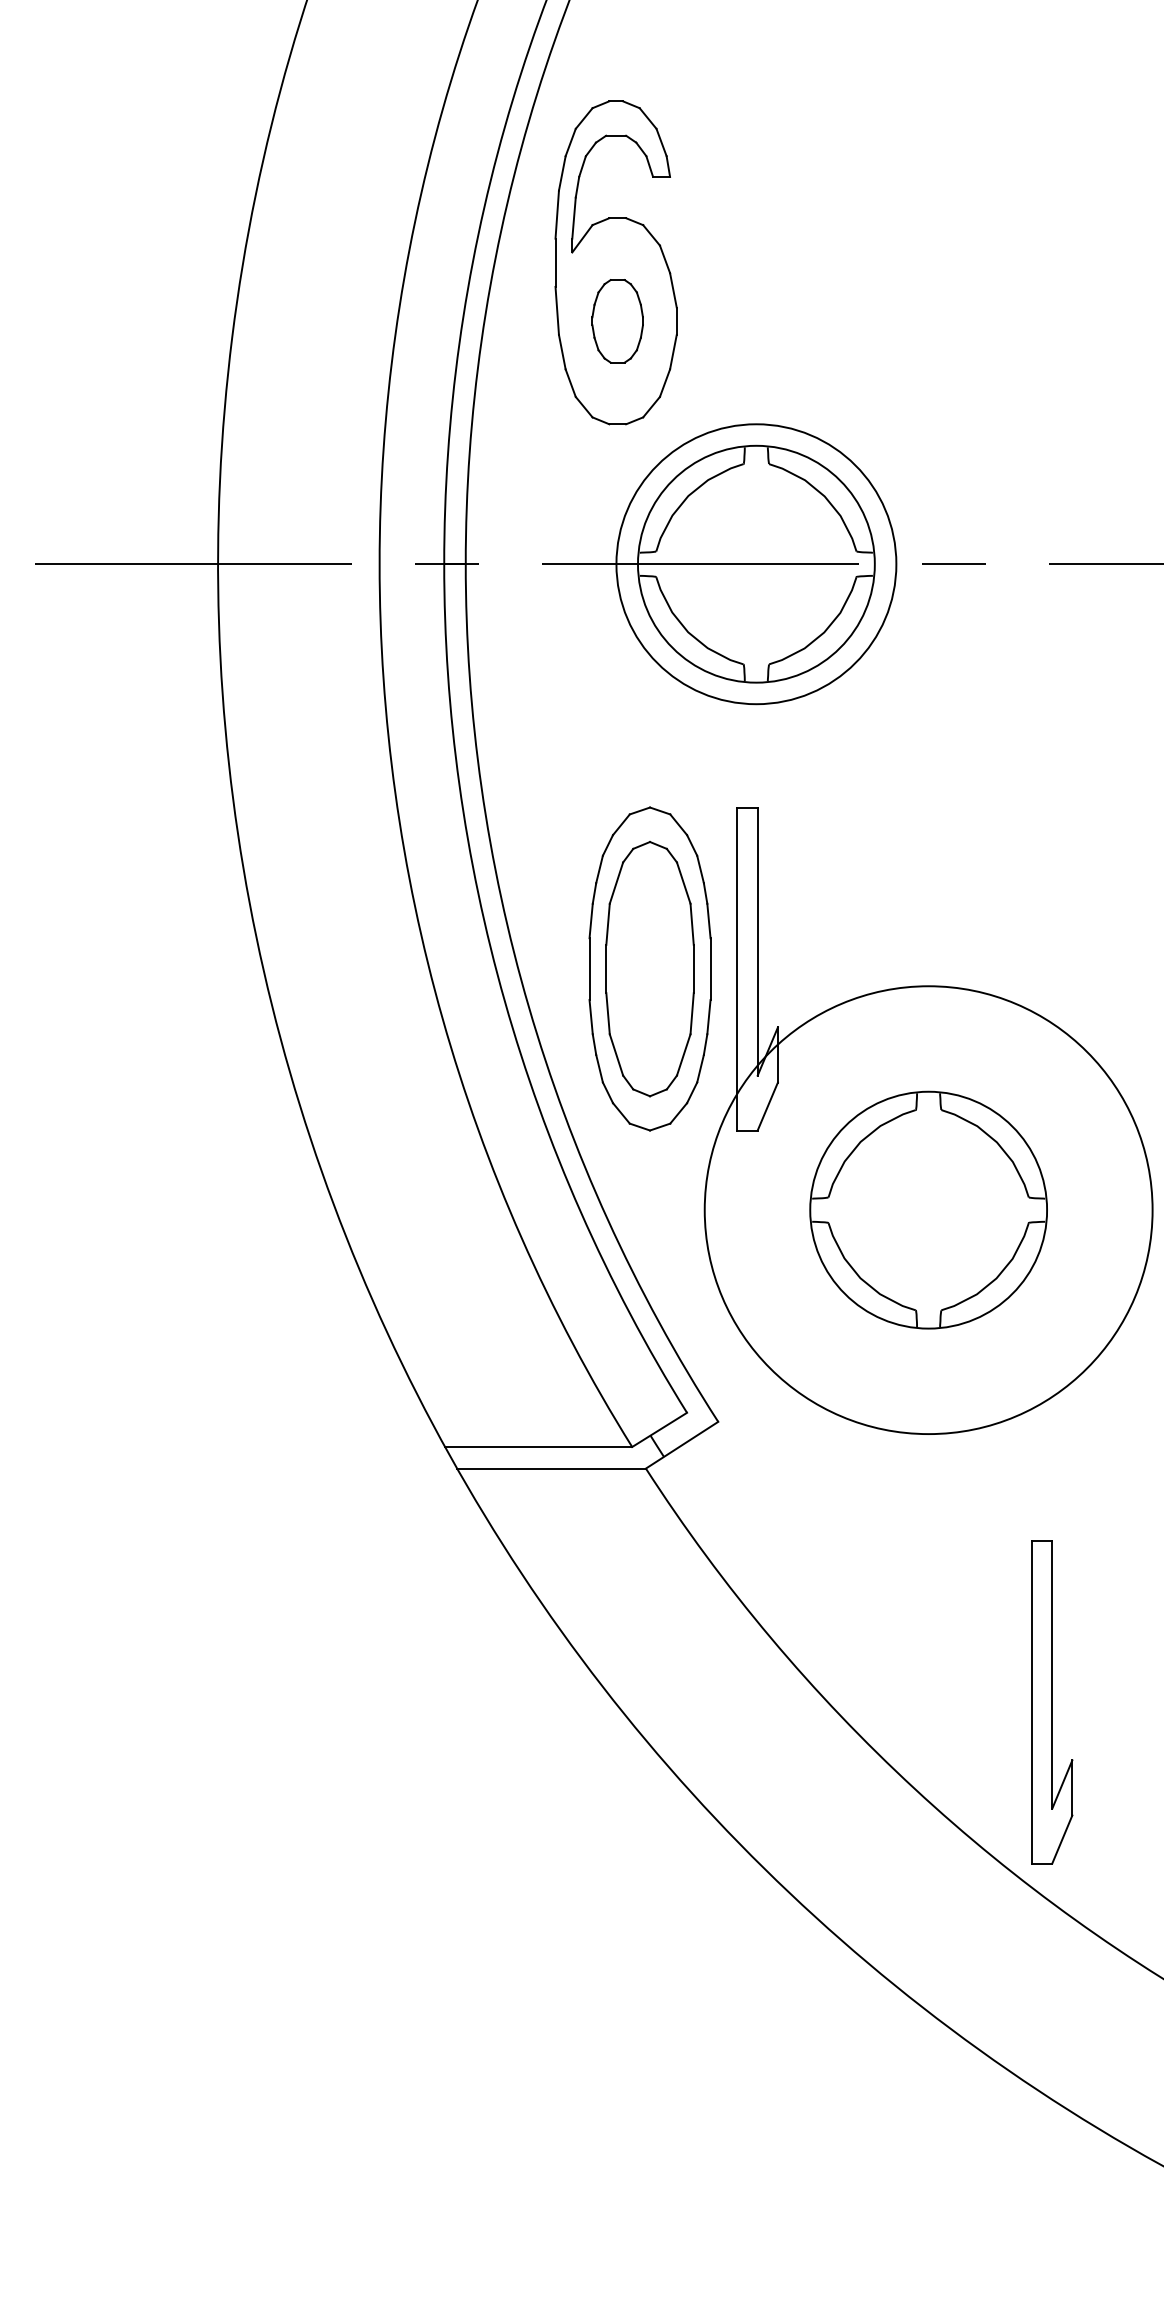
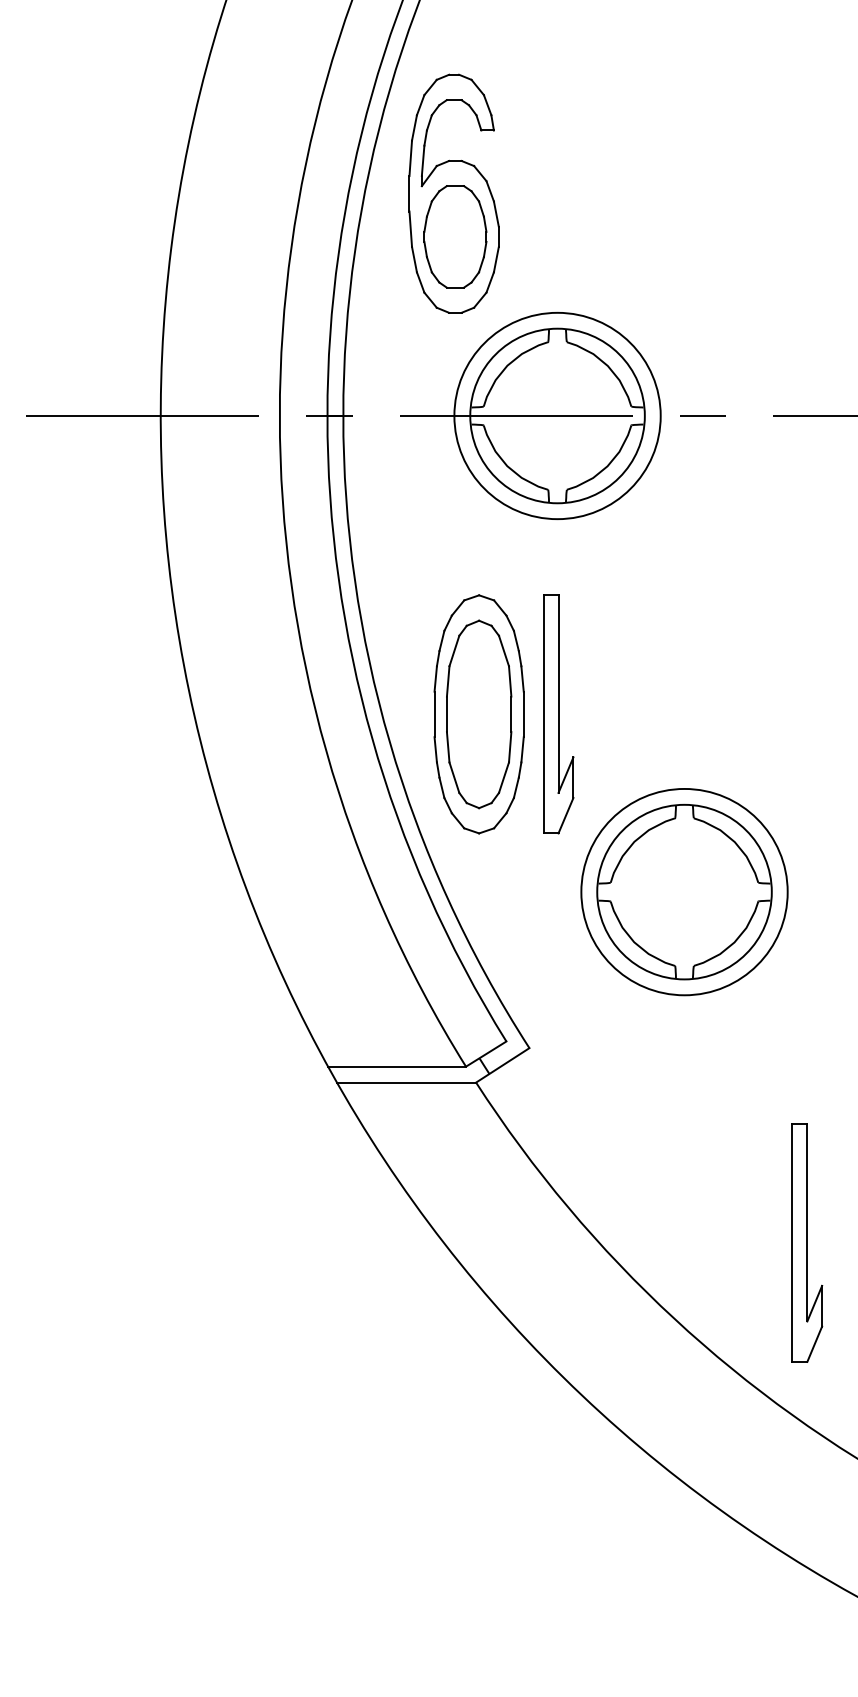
part: (617, 321) -> (455, 237), size x1.67
circle: (928, 1210) -> (684, 892), size x0.62
part: (1052, 1702) -> (807, 1243), moved

